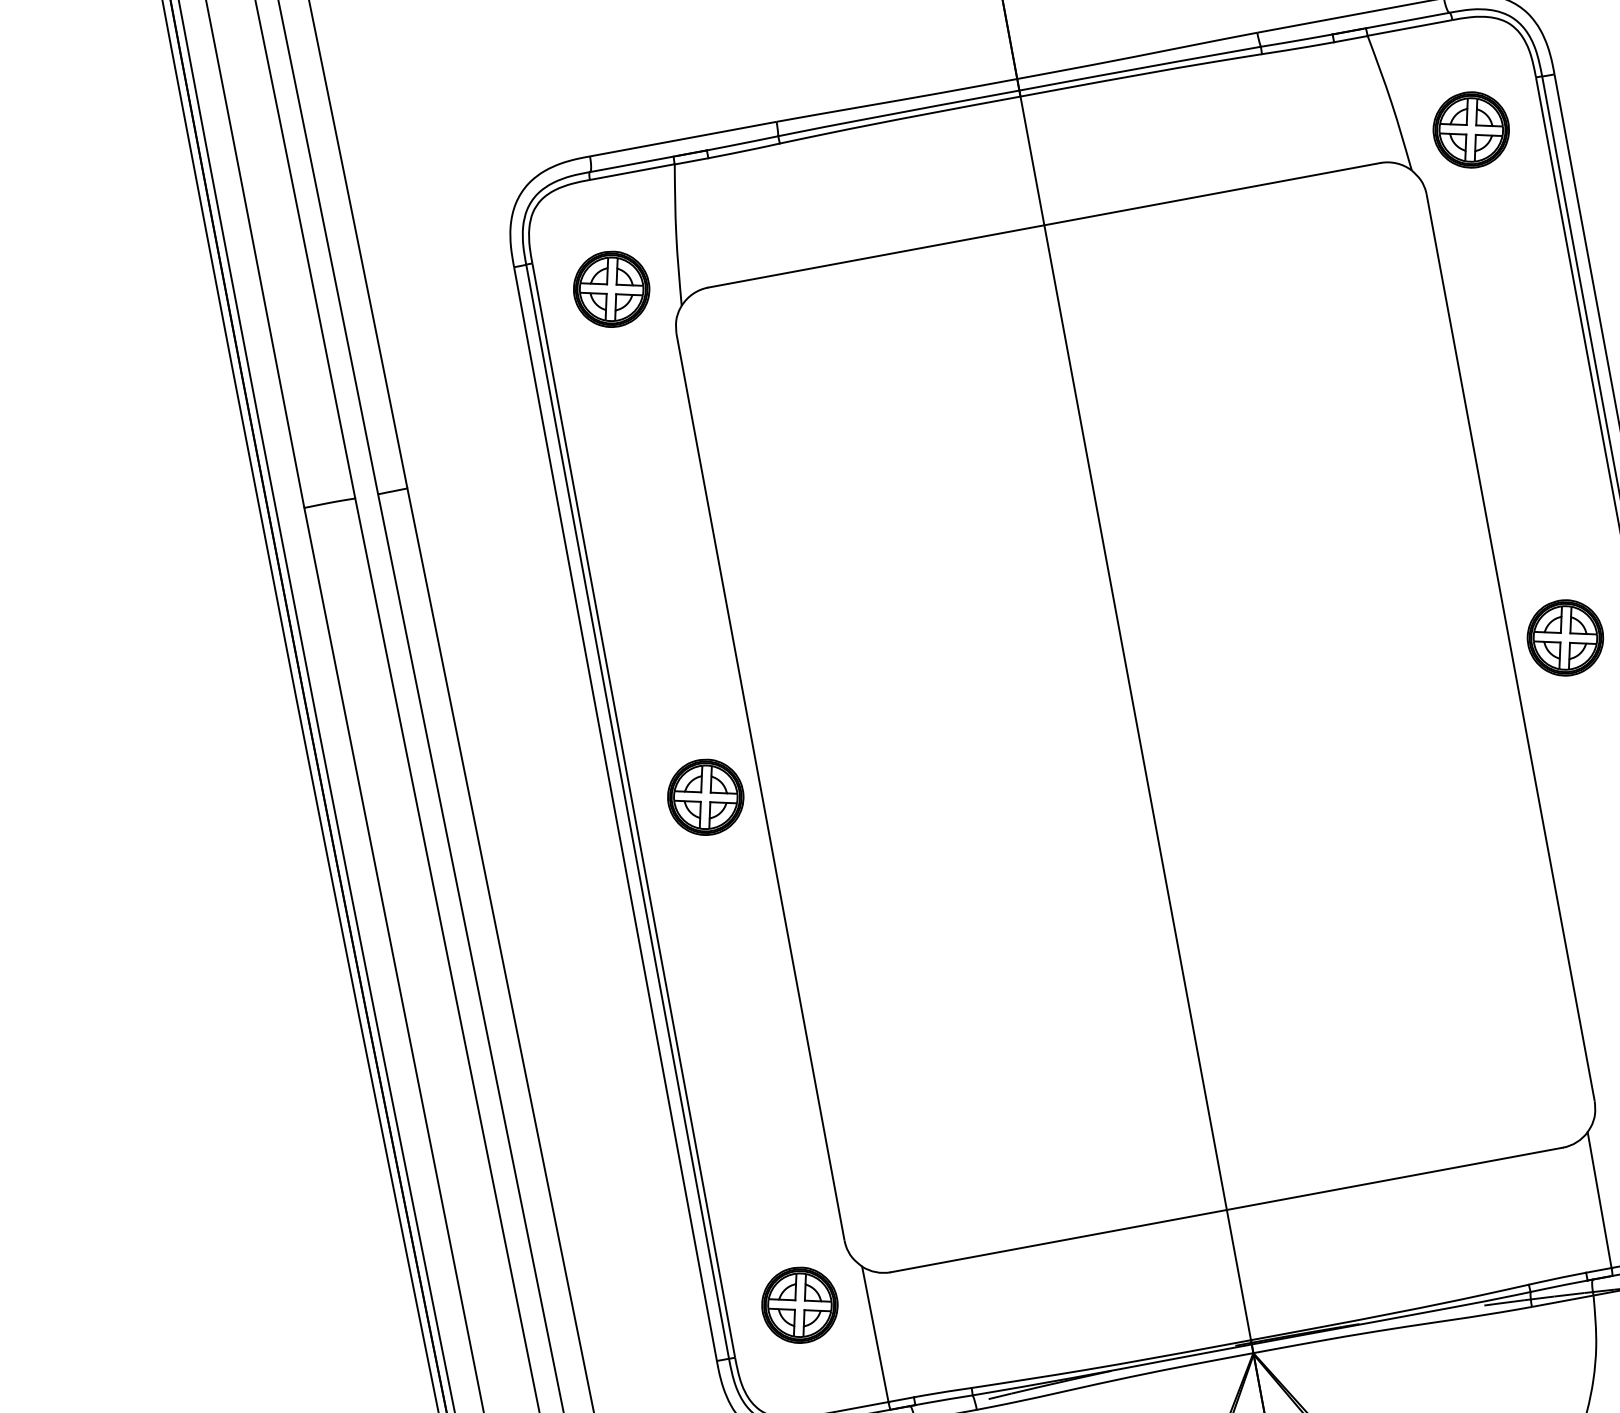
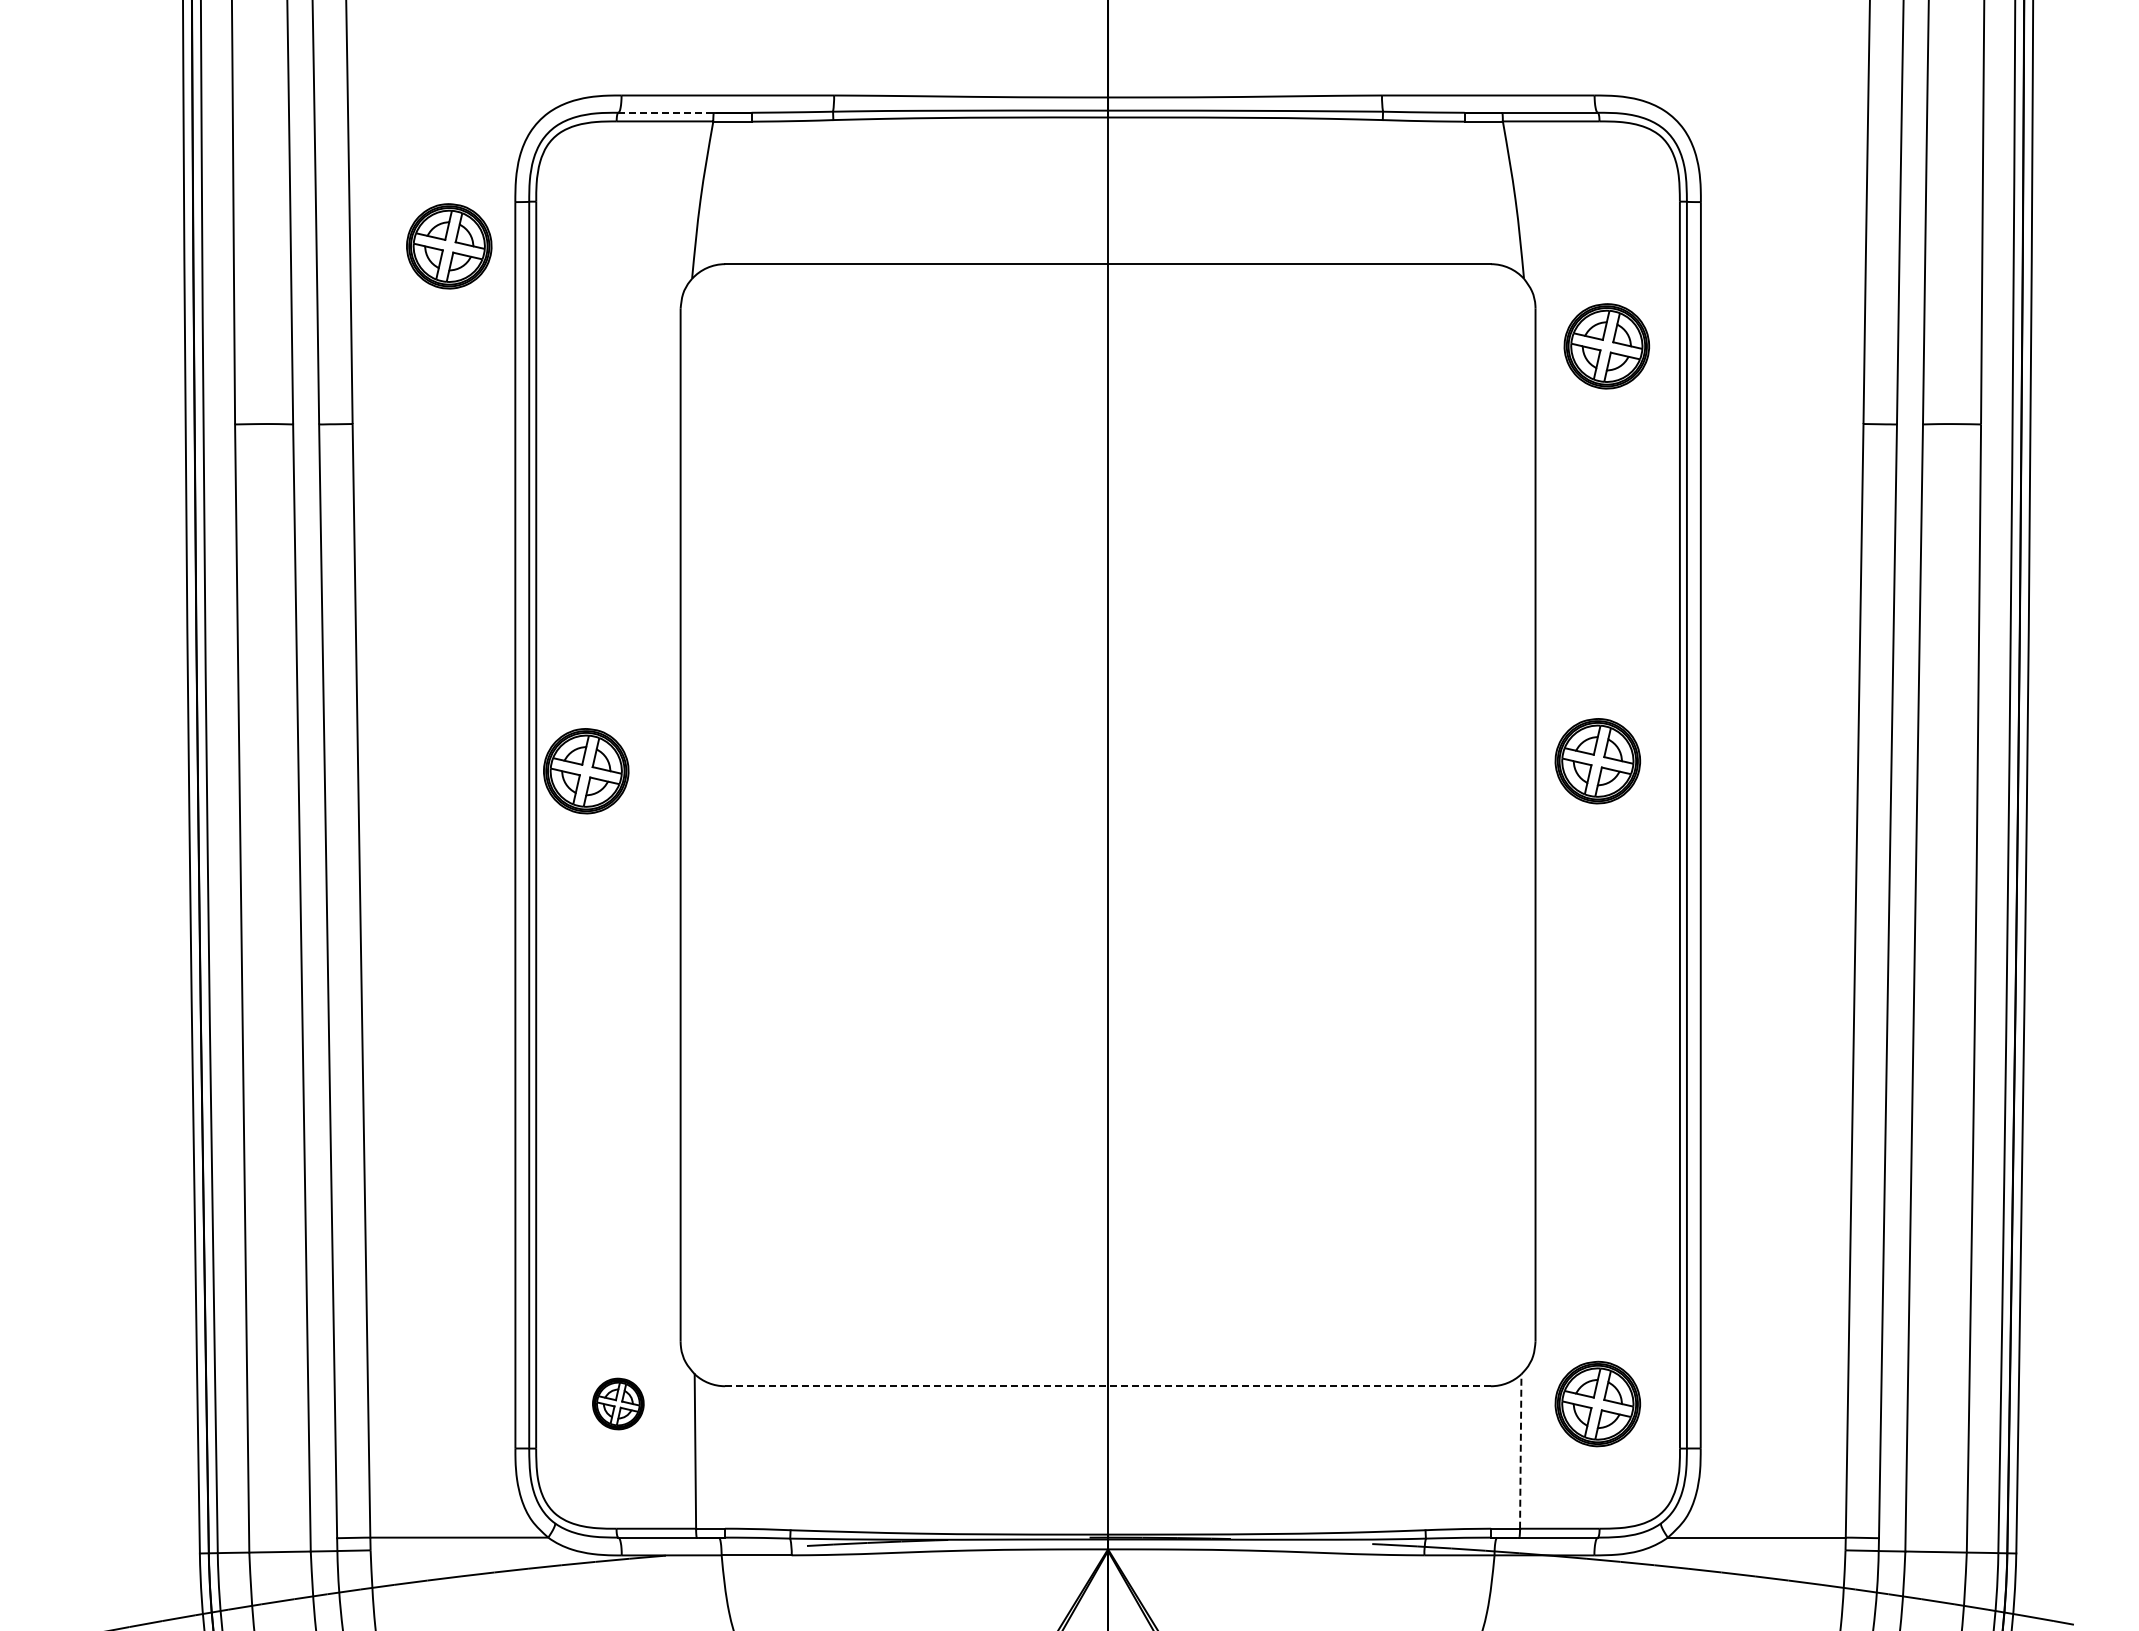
part: (1471, 130) -> (1606, 346), moved
line: (632, 164) -> (666, 112), solid -> dashed
part: (611, 289) -> (449, 246), moved
part: (1565, 638) -> (1597, 761), moved
part: (706, 797) -> (586, 771), moved
line: (1599, 1199) -> (1520, 1450), solid -> dashed
line: (1227, 1210) -> (1108, 1386), solid -> dashed
part: (800, 1304) -> (618, 1403), size x0.6

